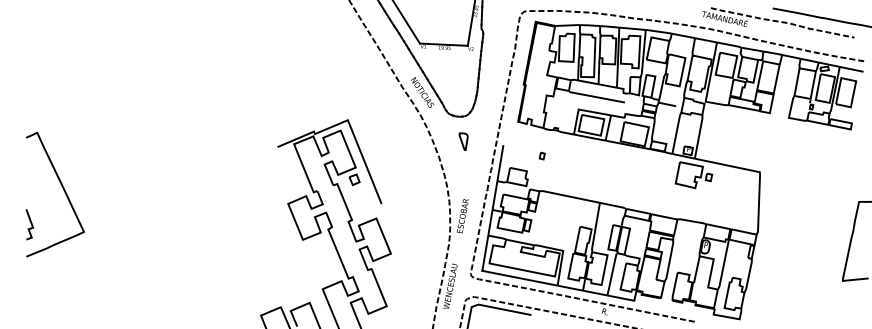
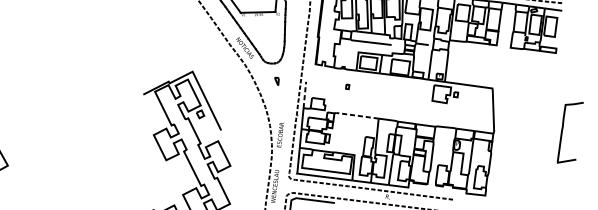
part: (463, 141) -> (277, 81), size x0.6
part: (541, 155) -> (347, 86), moved
line: (500, 162) -> (304, 94), solid -> dashed
line: (568, 196) -> (355, 115), solid -> dashed

